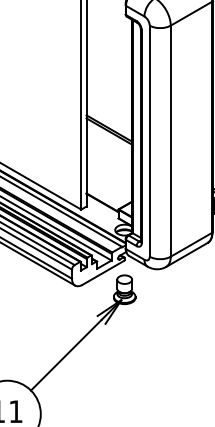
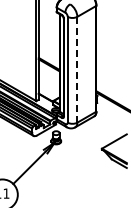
line: (171, 140) -> (77, 69), solid -> dashed

